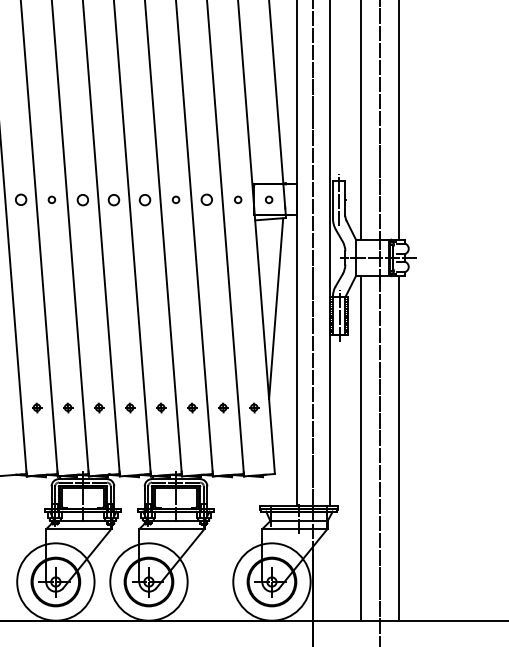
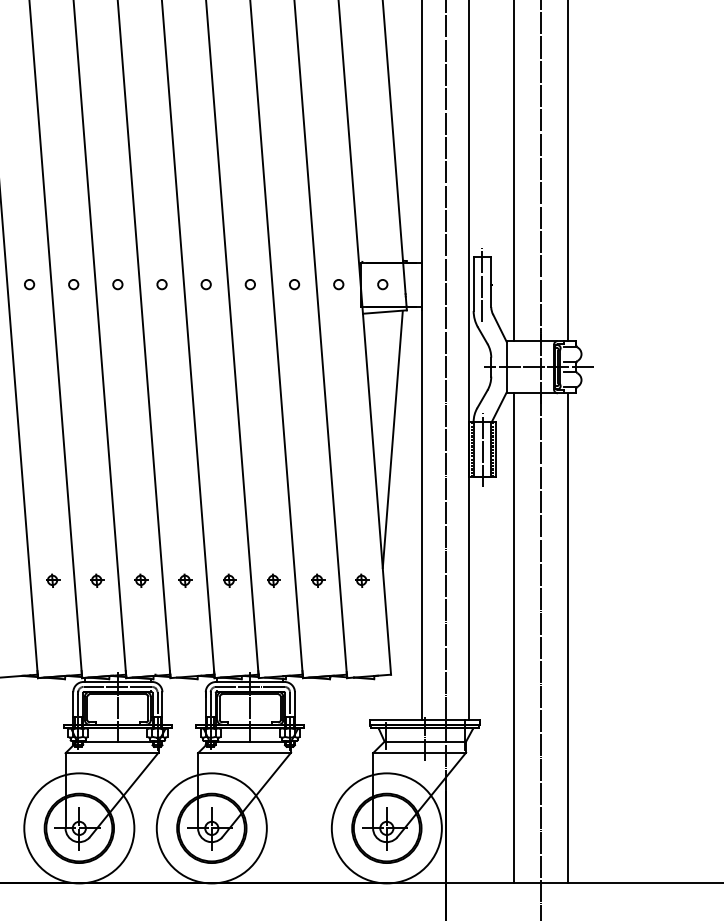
circle: (20, 199) -> (28, 284), size x0.62
circle: (82, 199) -> (117, 284), size x0.62
circle: (113, 199) -> (161, 284), size x0.62
circle: (144, 199) -> (205, 284), size x0.62
circle: (207, 199) -> (295, 284), size x0.62

